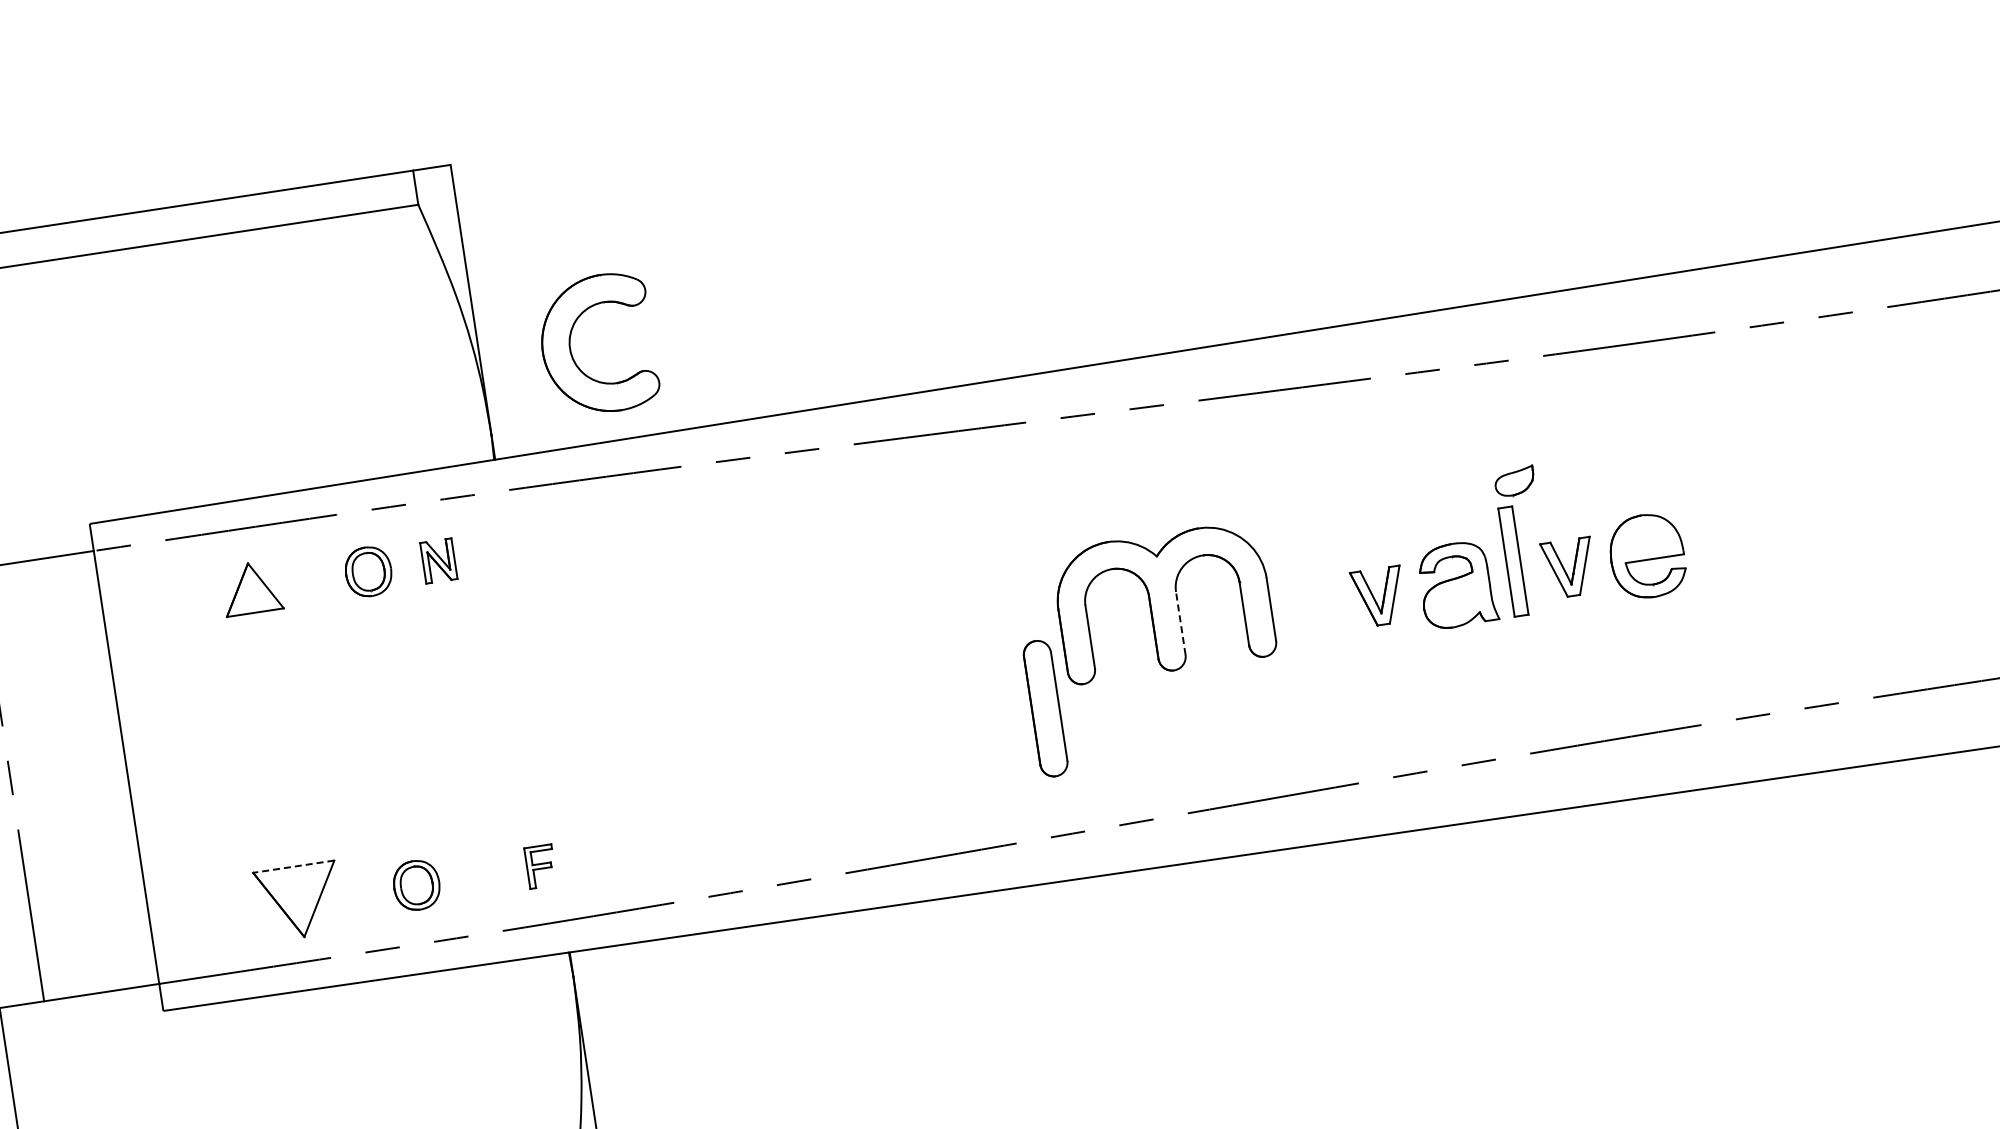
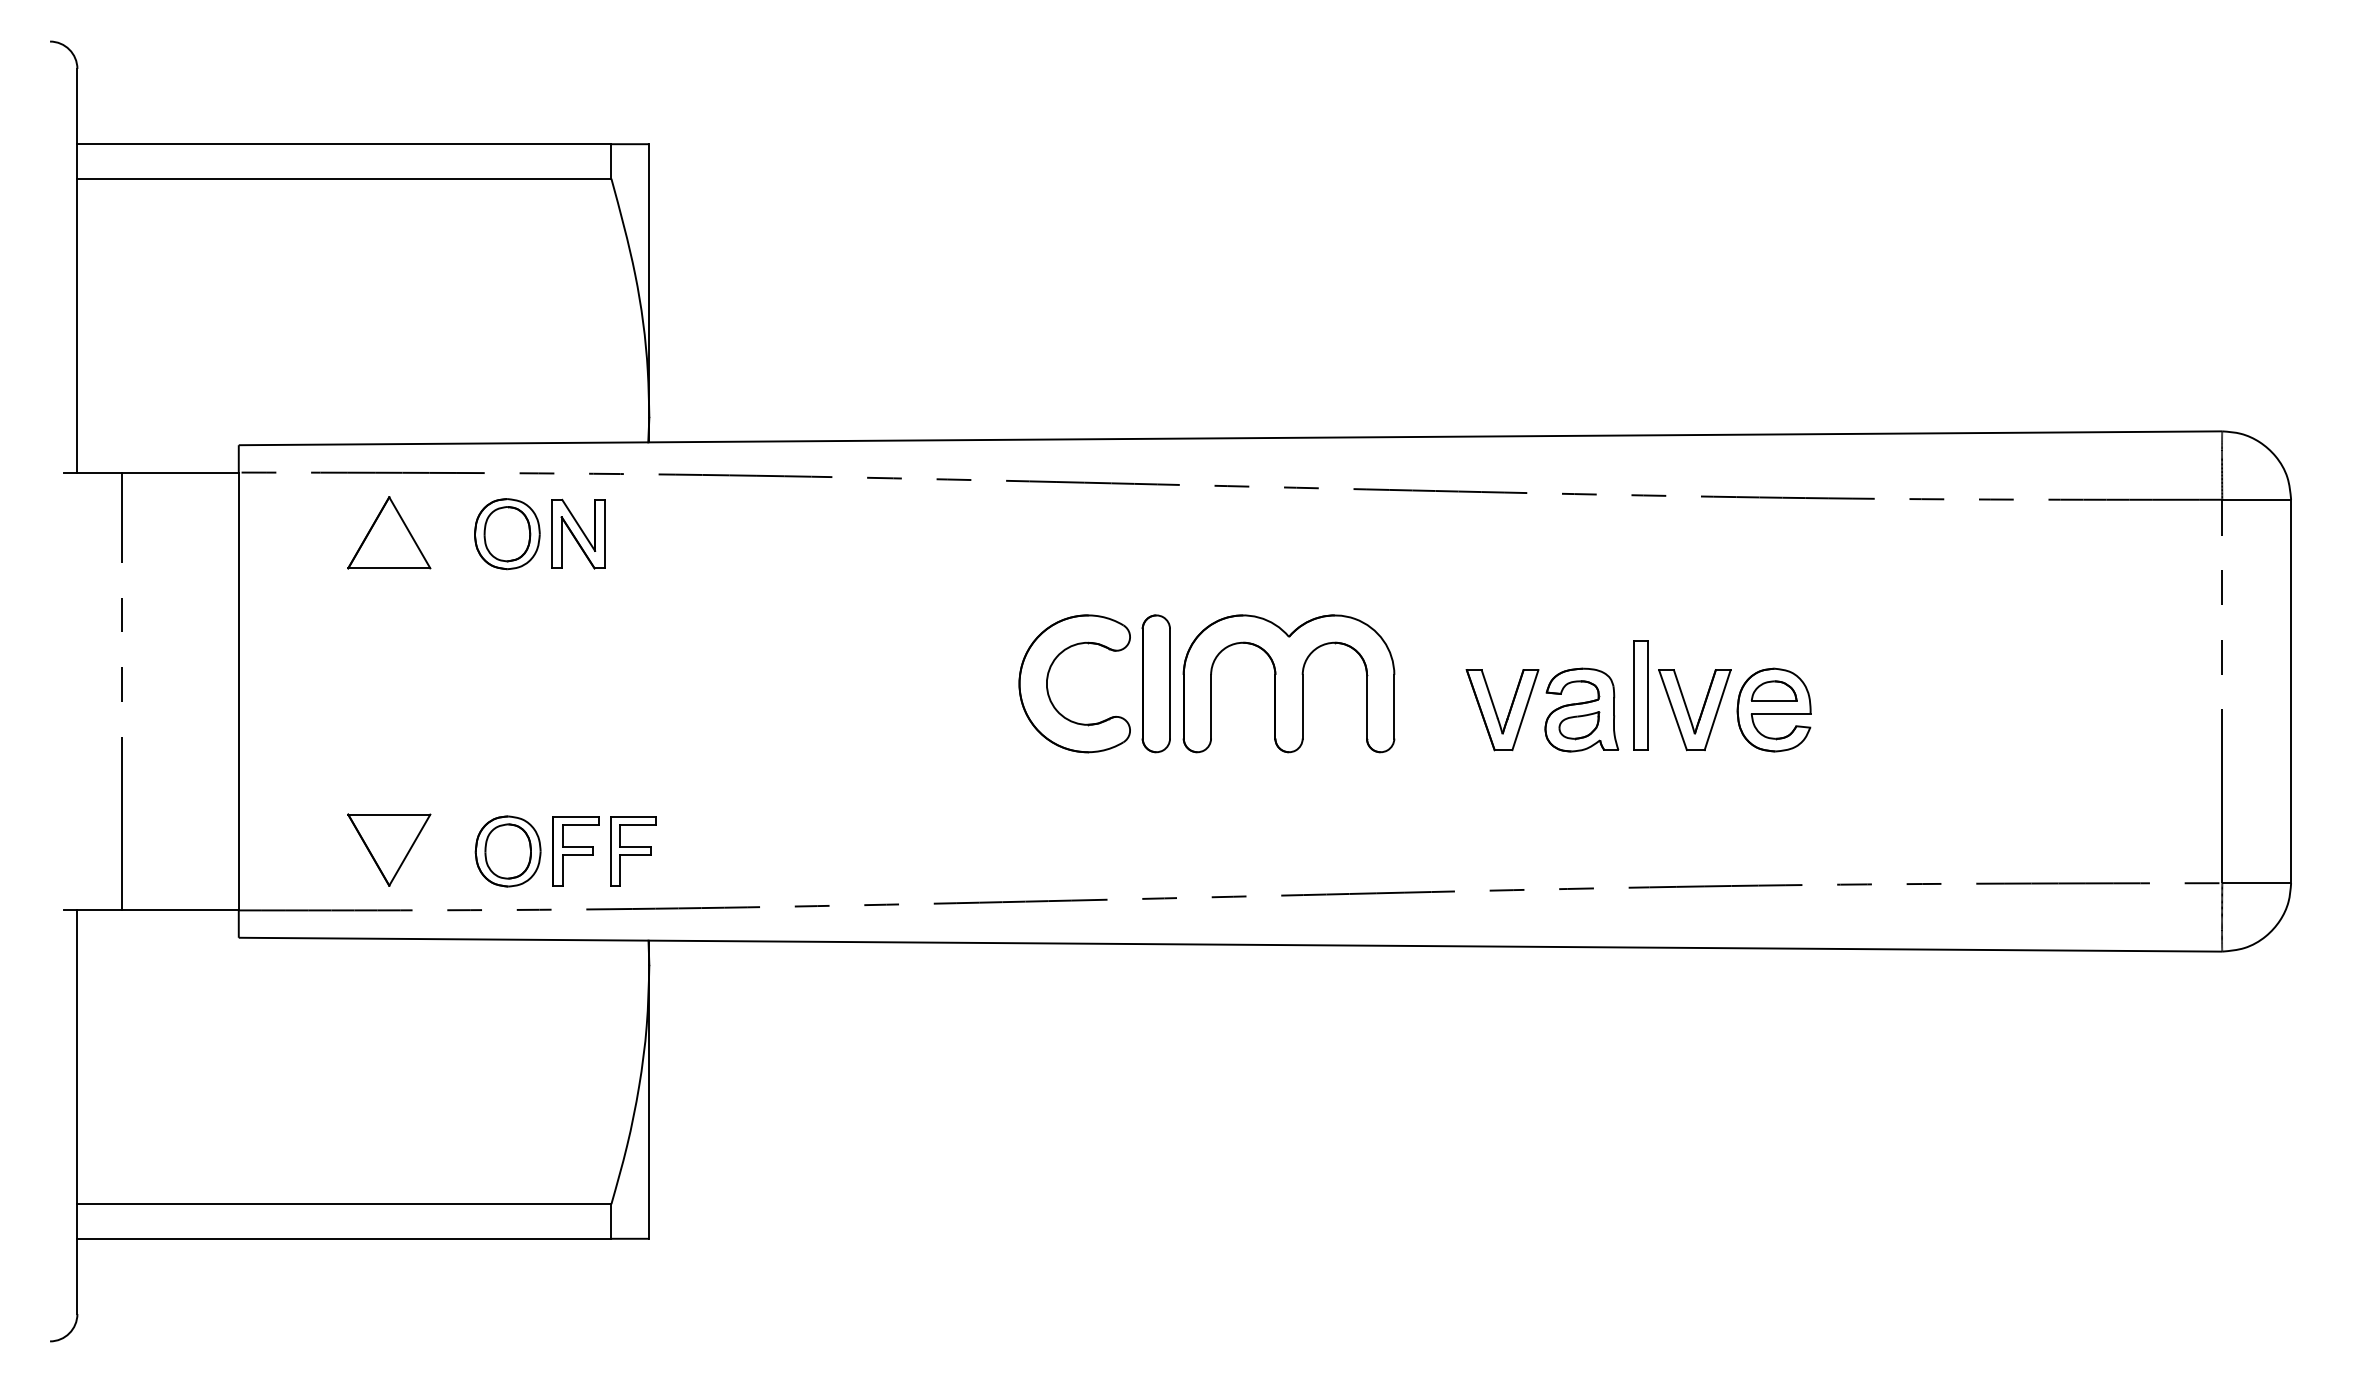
part: (570, 343) -> (1048, 678), moved
part: (1515, 481) -> (1579, 725), moved
part: (1643, 536) -> (1773, 690), added
part: (438, 560) -> (578, 533), size x1.67
part: (1568, 568) -> (1694, 710), size x1.43
part: (368, 572) -> (507, 534), size x1.43
part: (251, 587) -> (389, 532), size x1.43
part: (1378, 597) -> (1502, 710), size x1.43
line: (1180, 623) -> (1302, 706), dashed -> solid
part: (1044, 708) -> (1155, 683), moved
line: (292, 866) -> (388, 814), dashed -> solid
part: (540, 866) -> (633, 851), size x1.67
part: (483, 875) -> (575, 851), added
part: (416, 885) -> (507, 851), size x1.43

